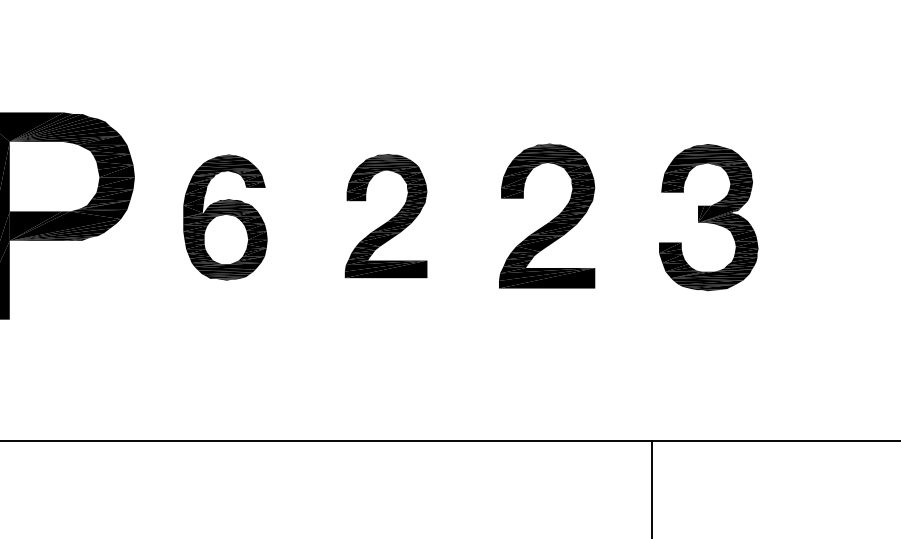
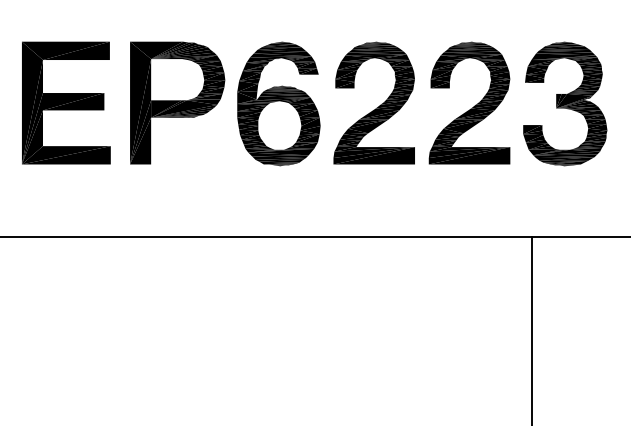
part: (385, 215) -> (373, 102), size x1.67
part: (547, 215) -> (469, 102), size x1.43
part: (224, 216) -> (278, 103), size x1.67
part: (709, 216) -> (565, 103), size x1.43

